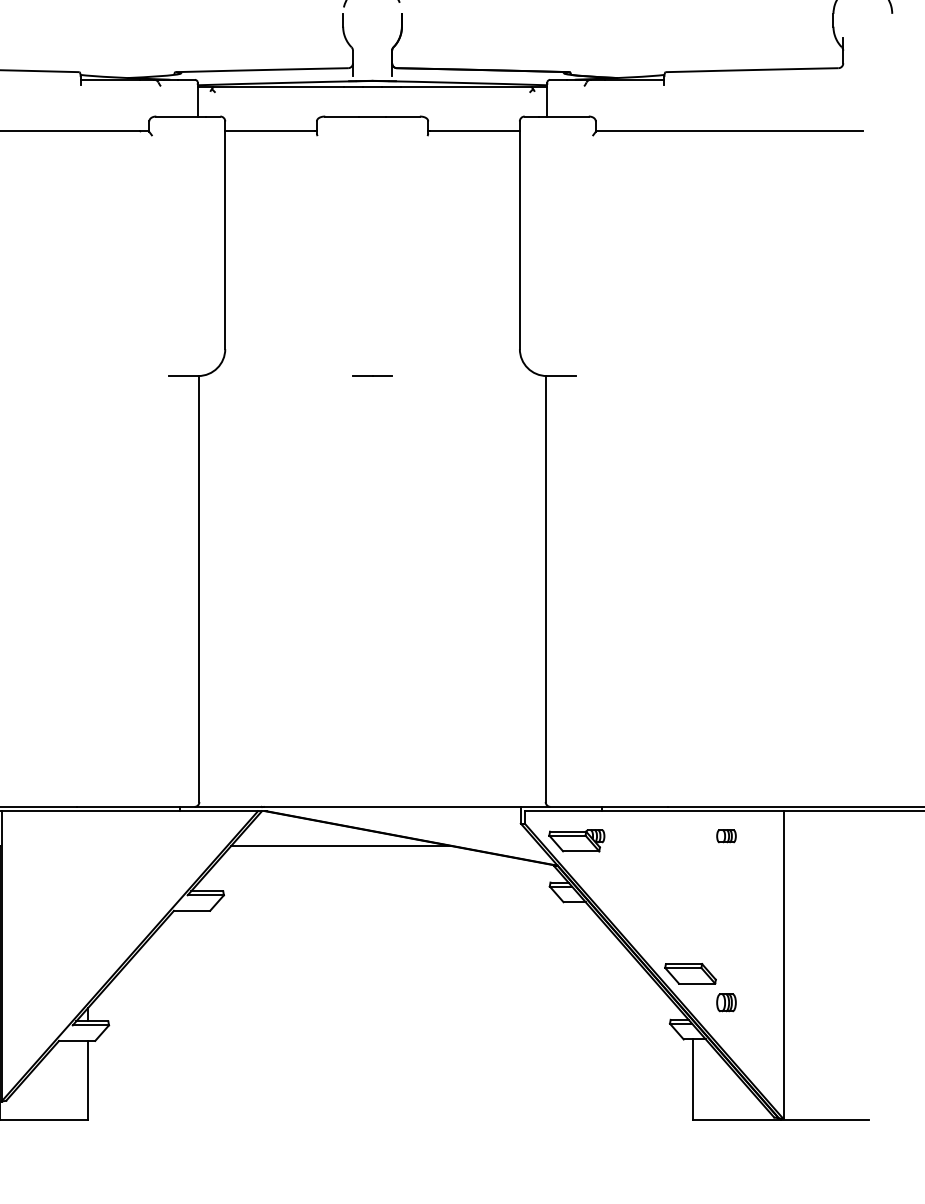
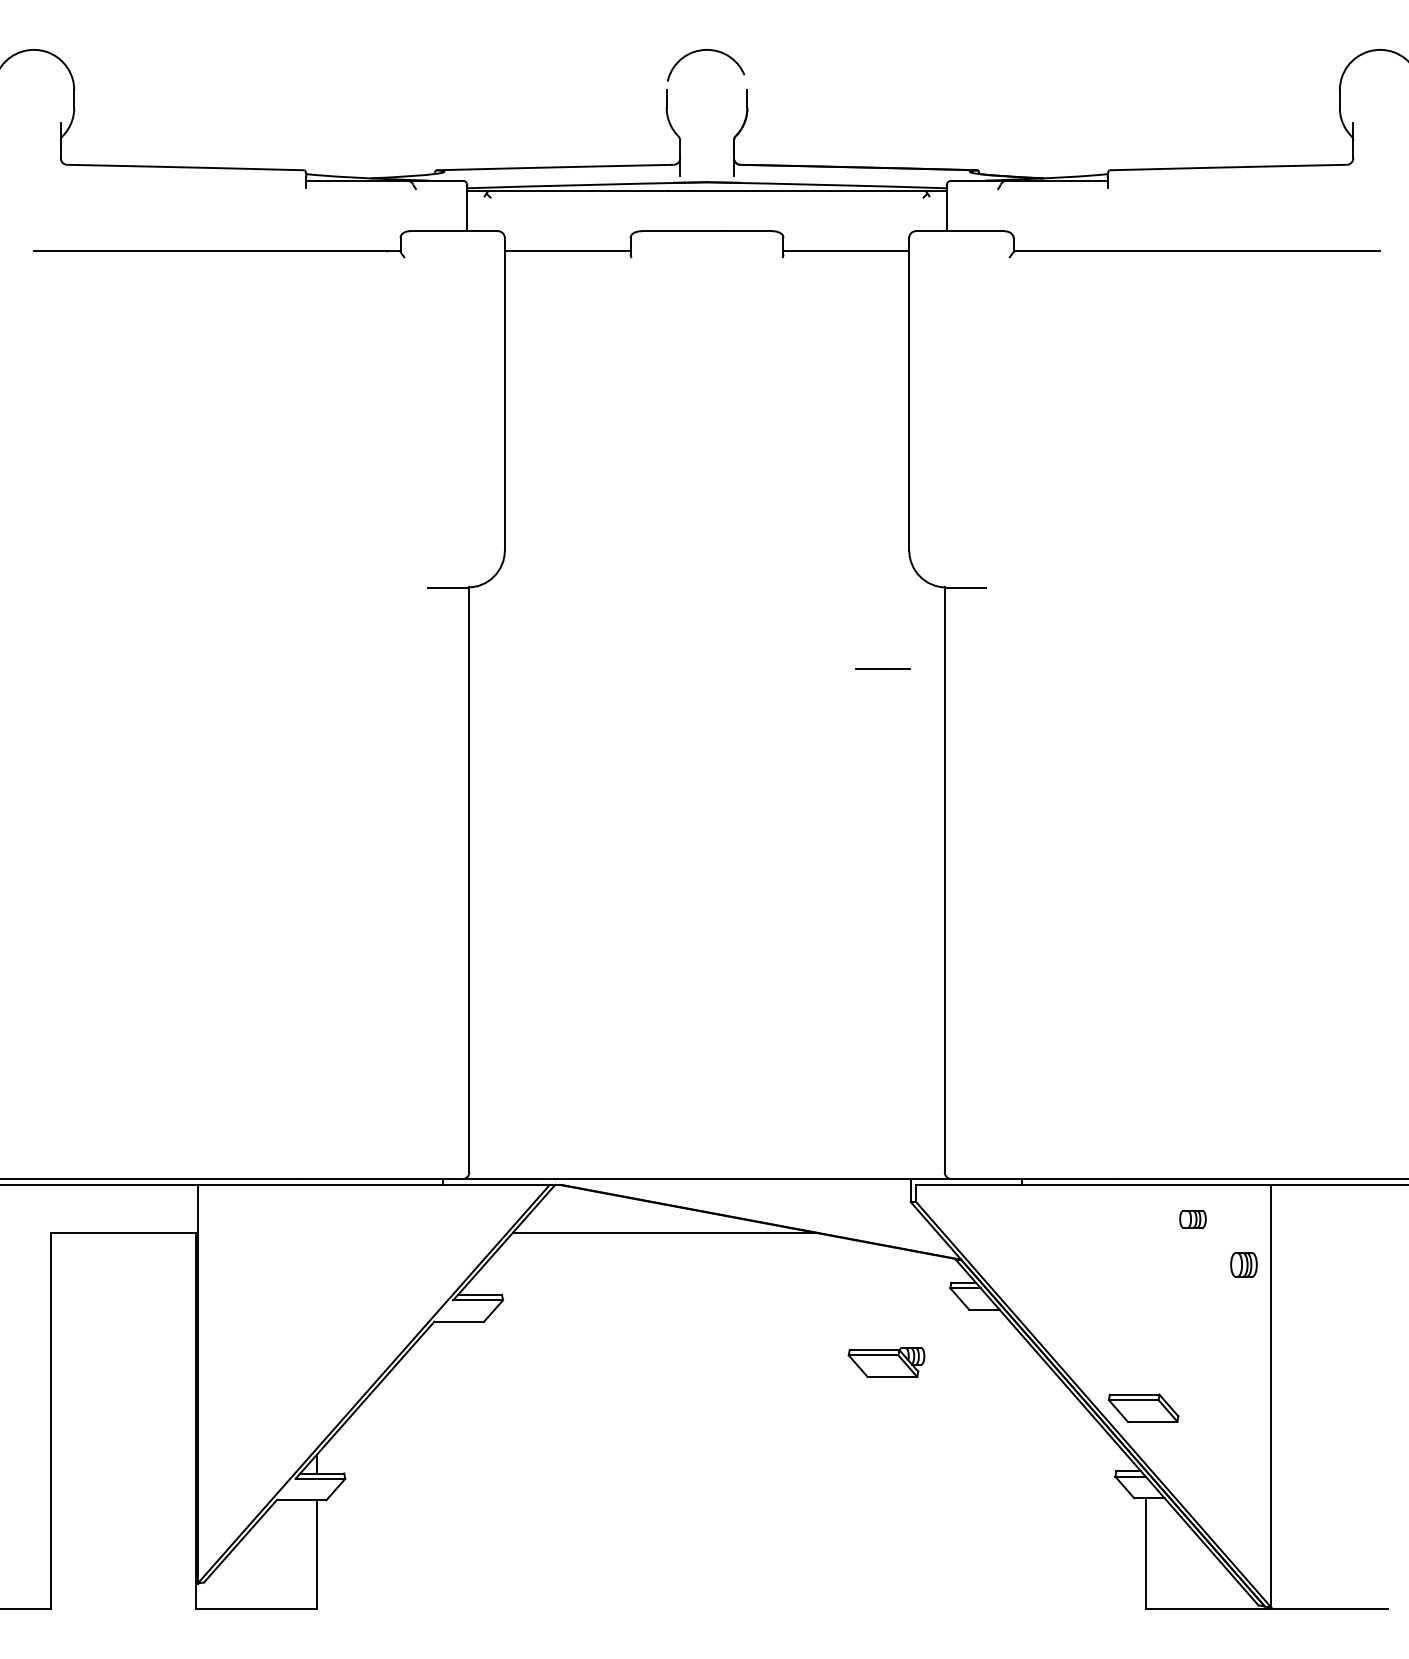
line: (372, 376) -> (882, 668), moved
part: (576, 840) -> (886, 1362), moved
part: (726, 1002) -> (1243, 1264), moved

